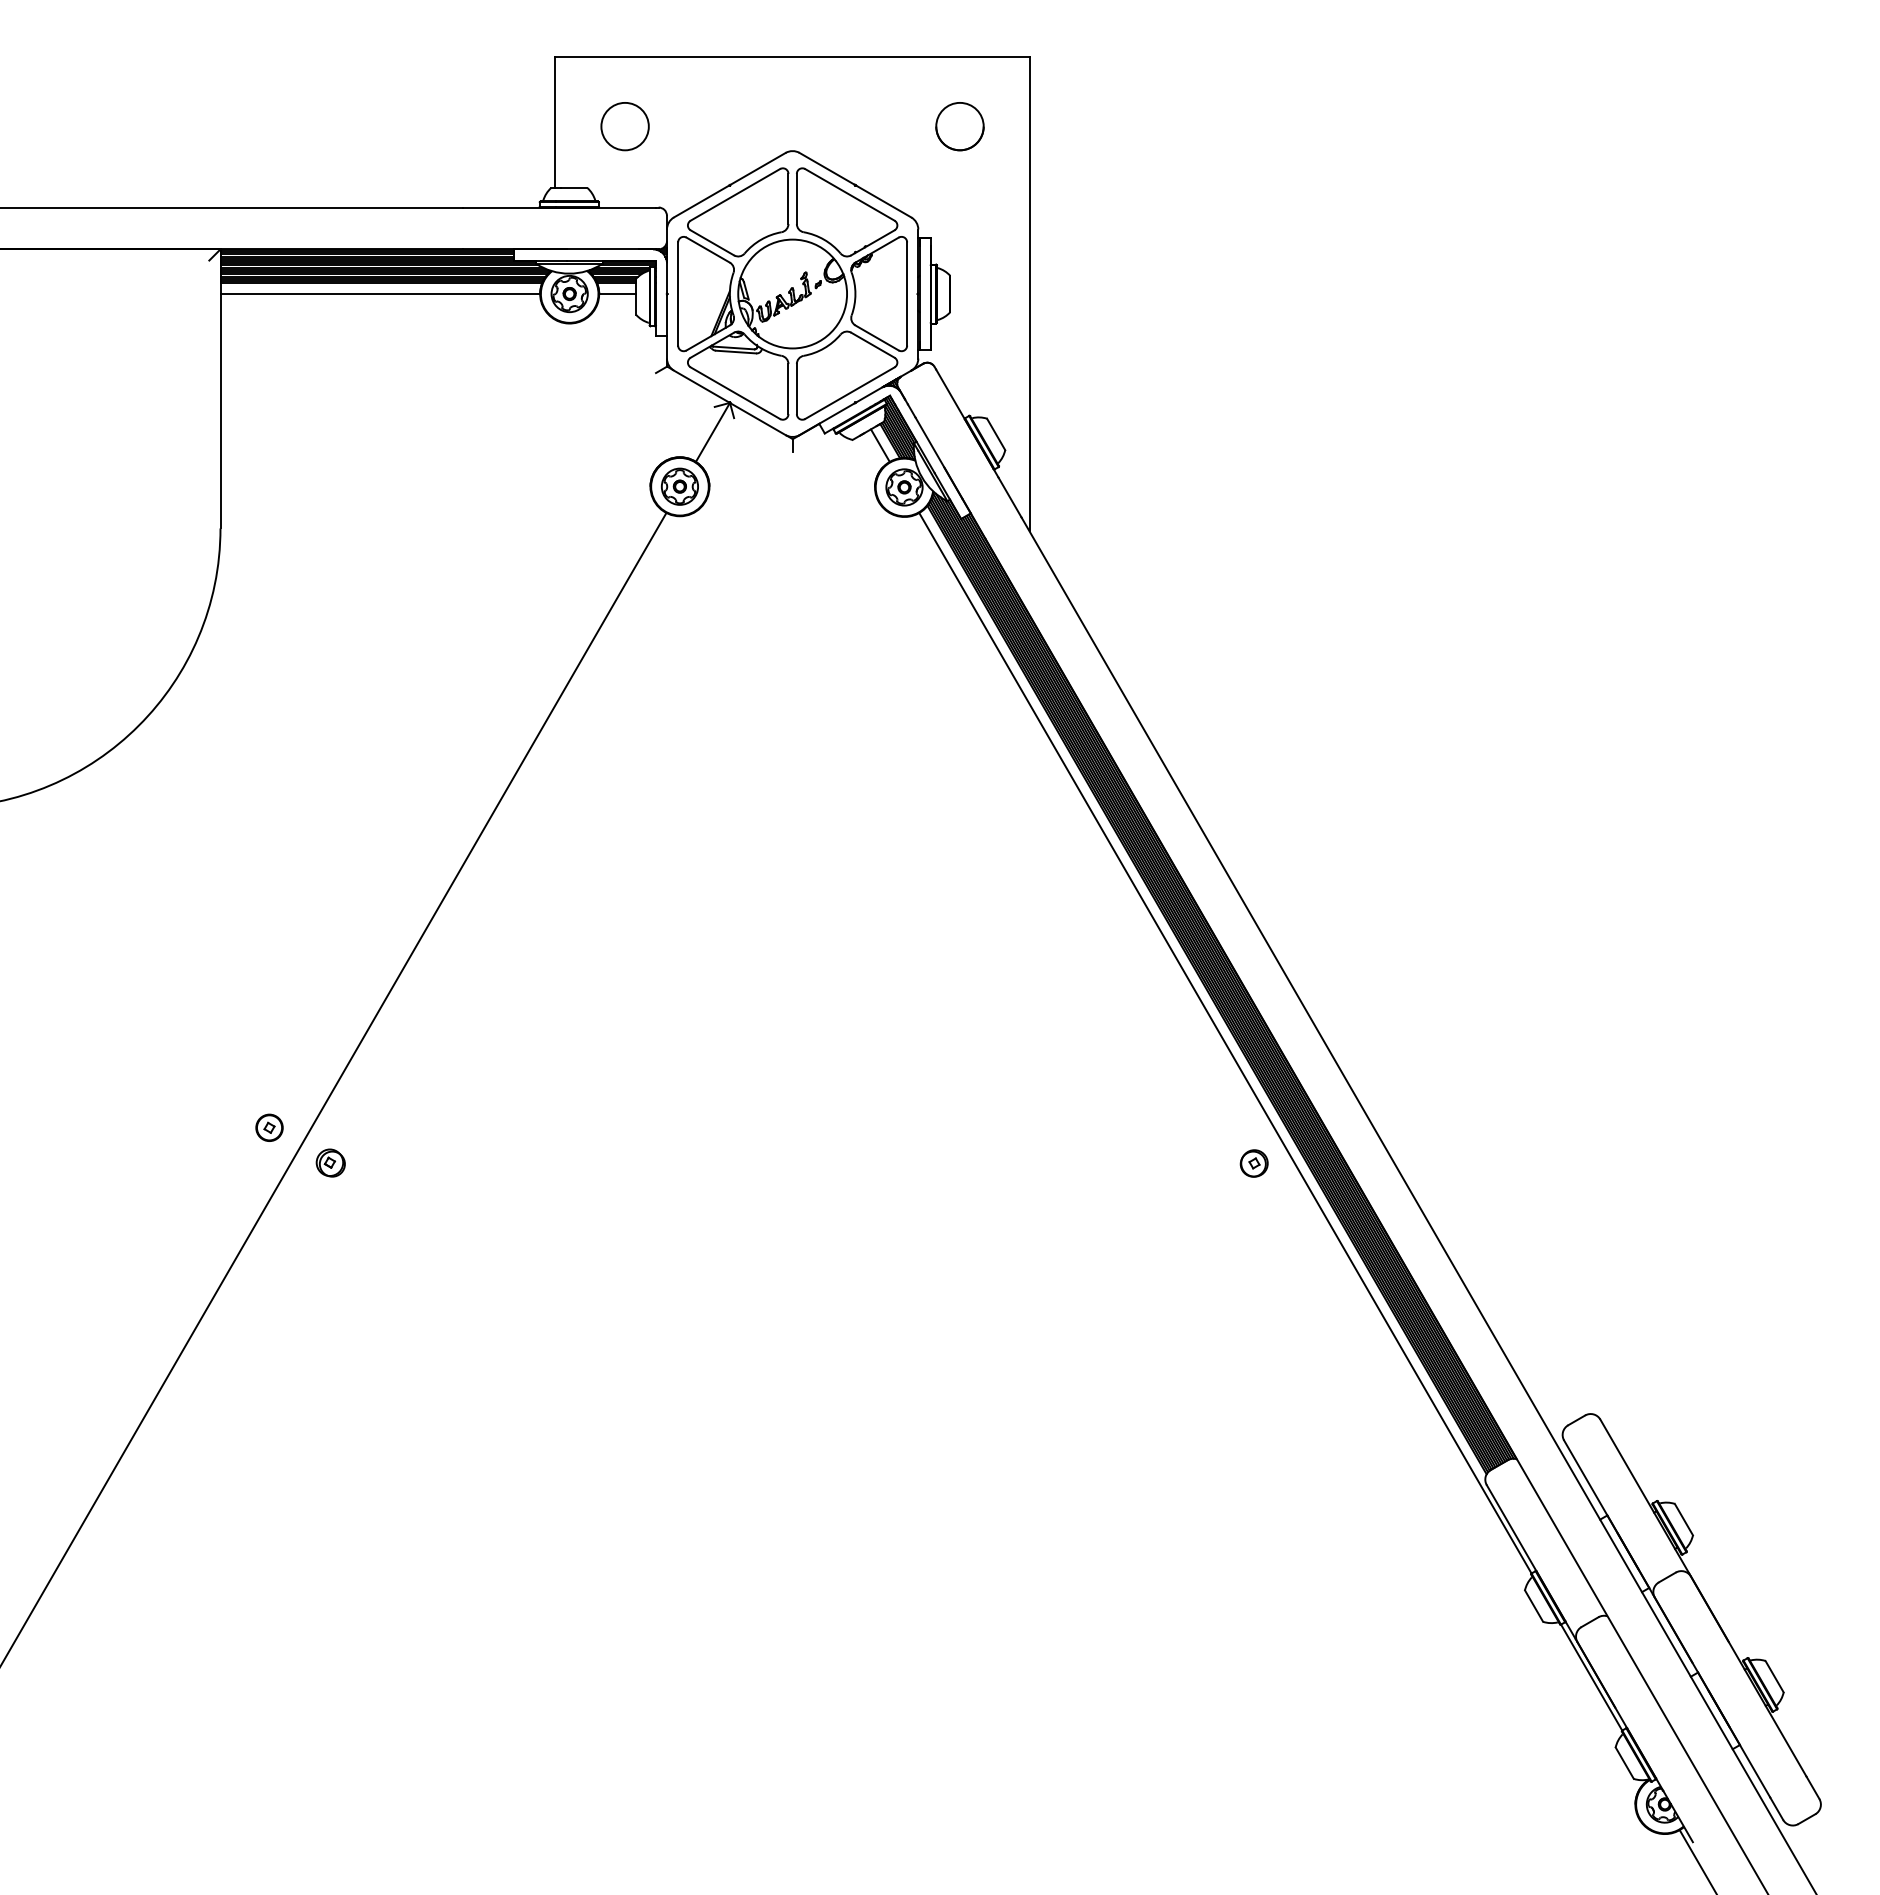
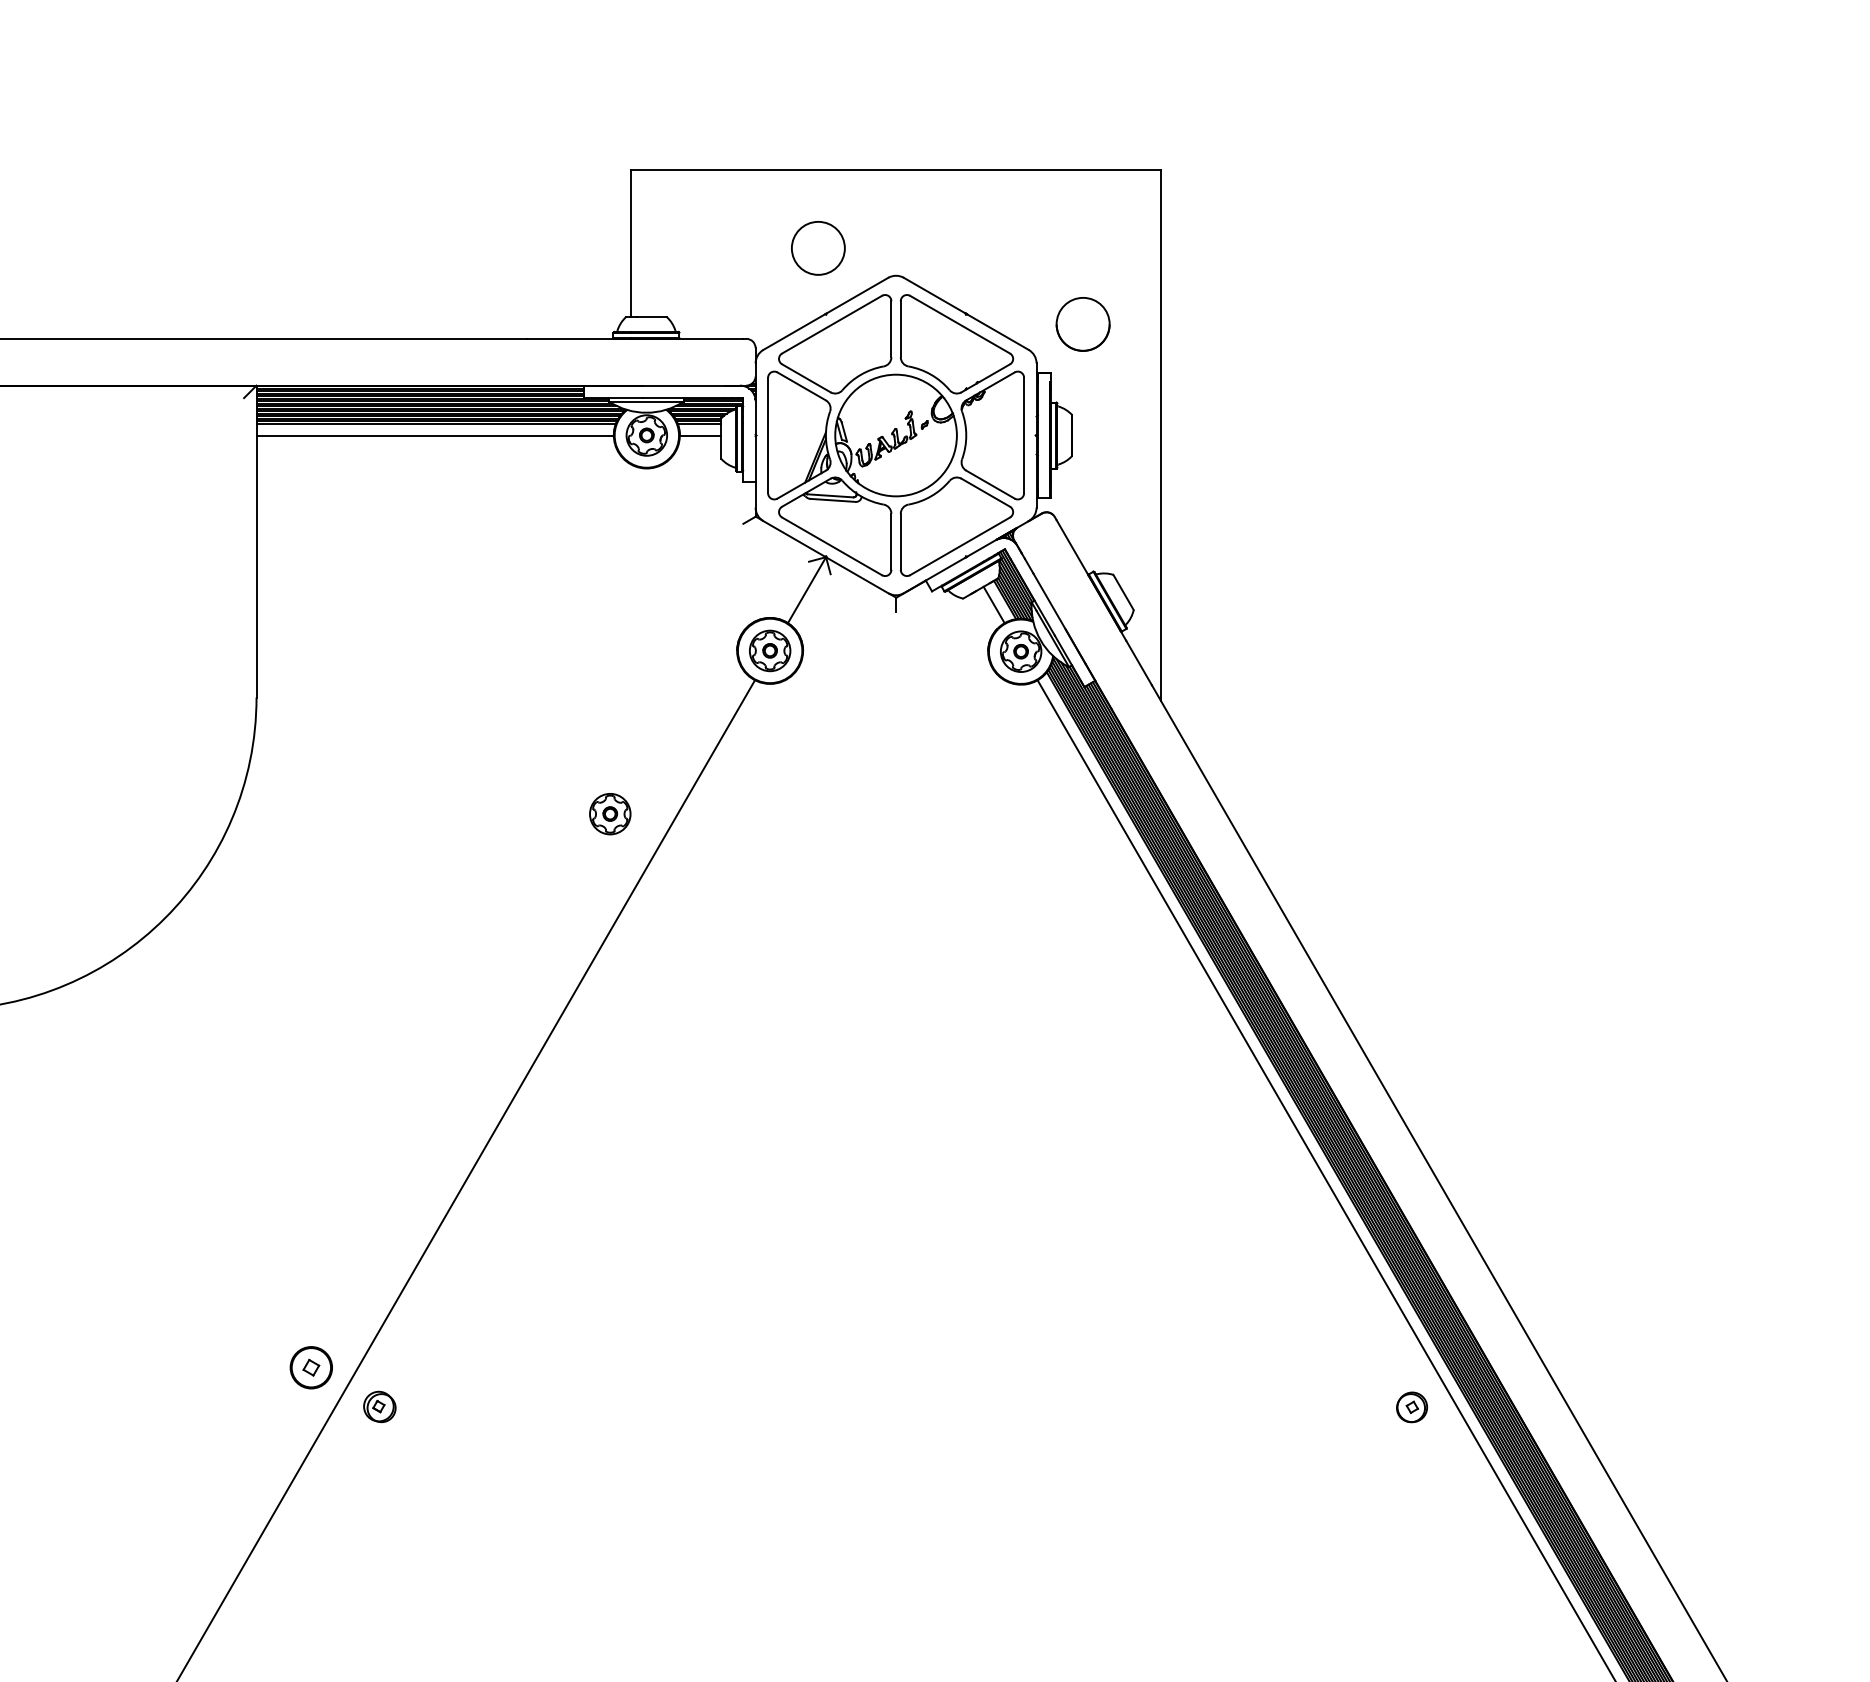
circle: (624, 126) -> (817, 248), moved
circle: (959, 126) -> (1082, 324), moved
part: (536, 632) -> (609, 813), added
part: (269, 1127) -> (311, 1367), size x1.4

